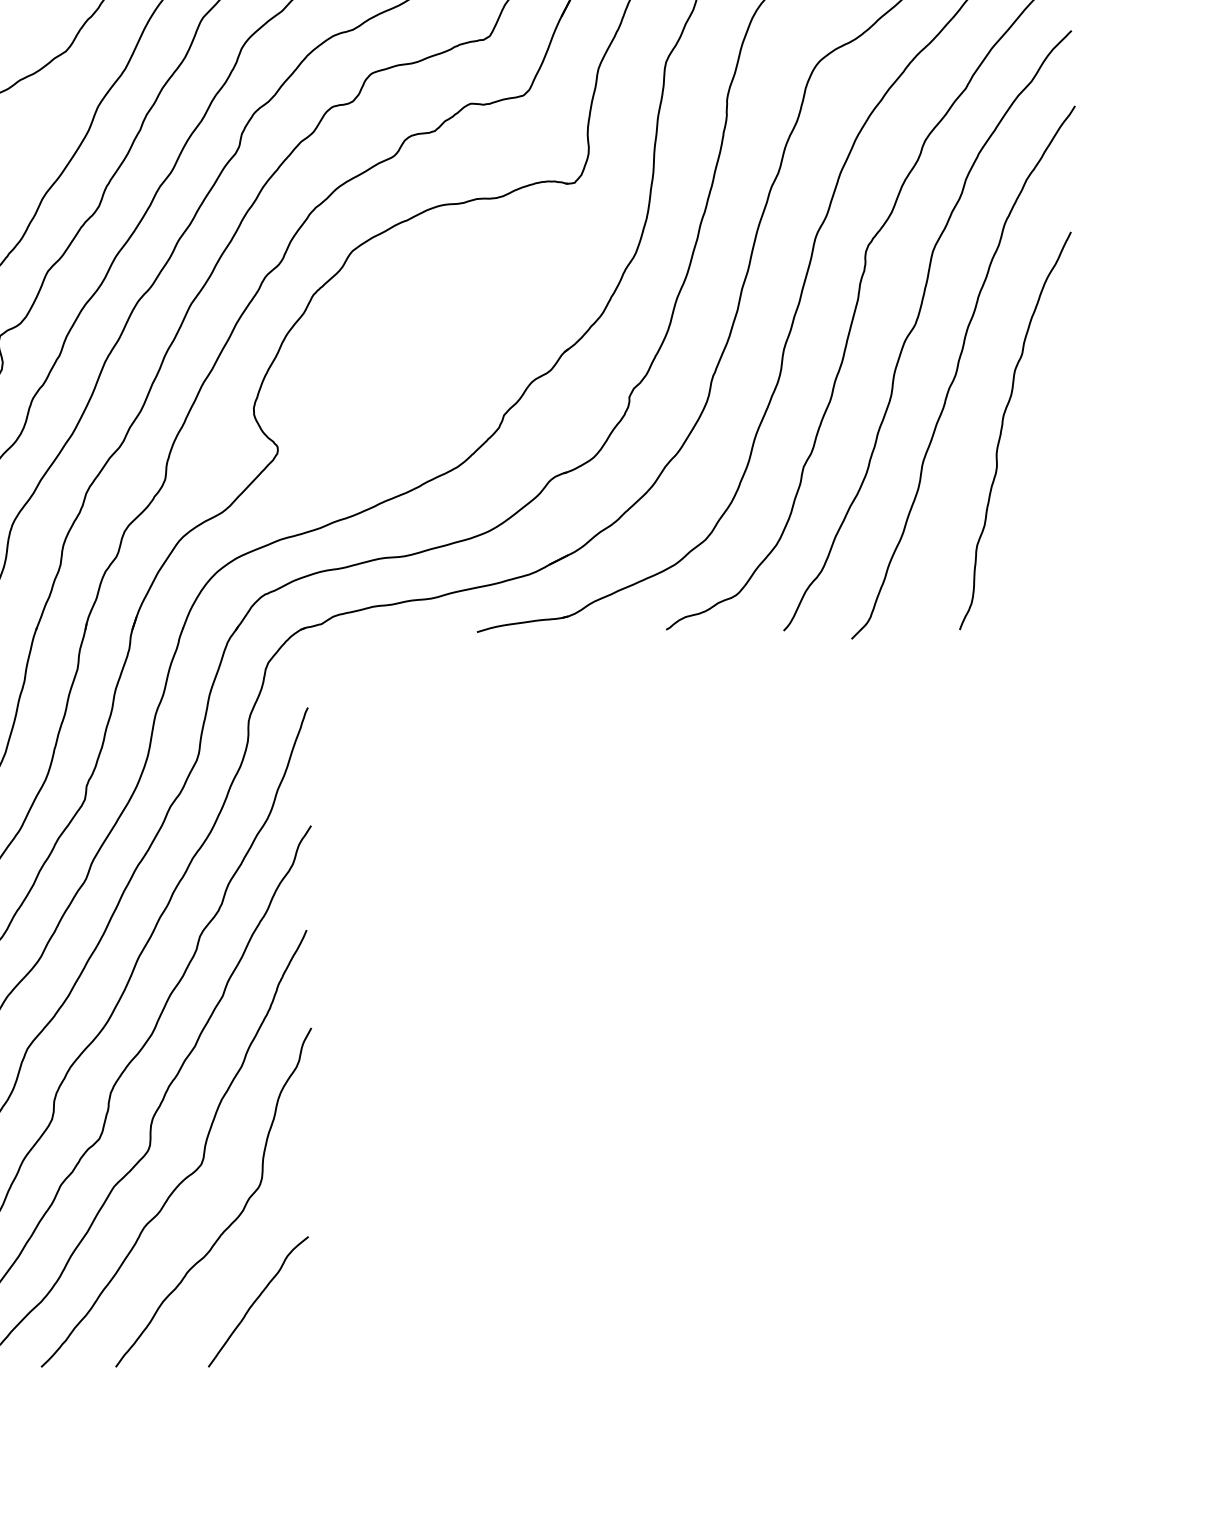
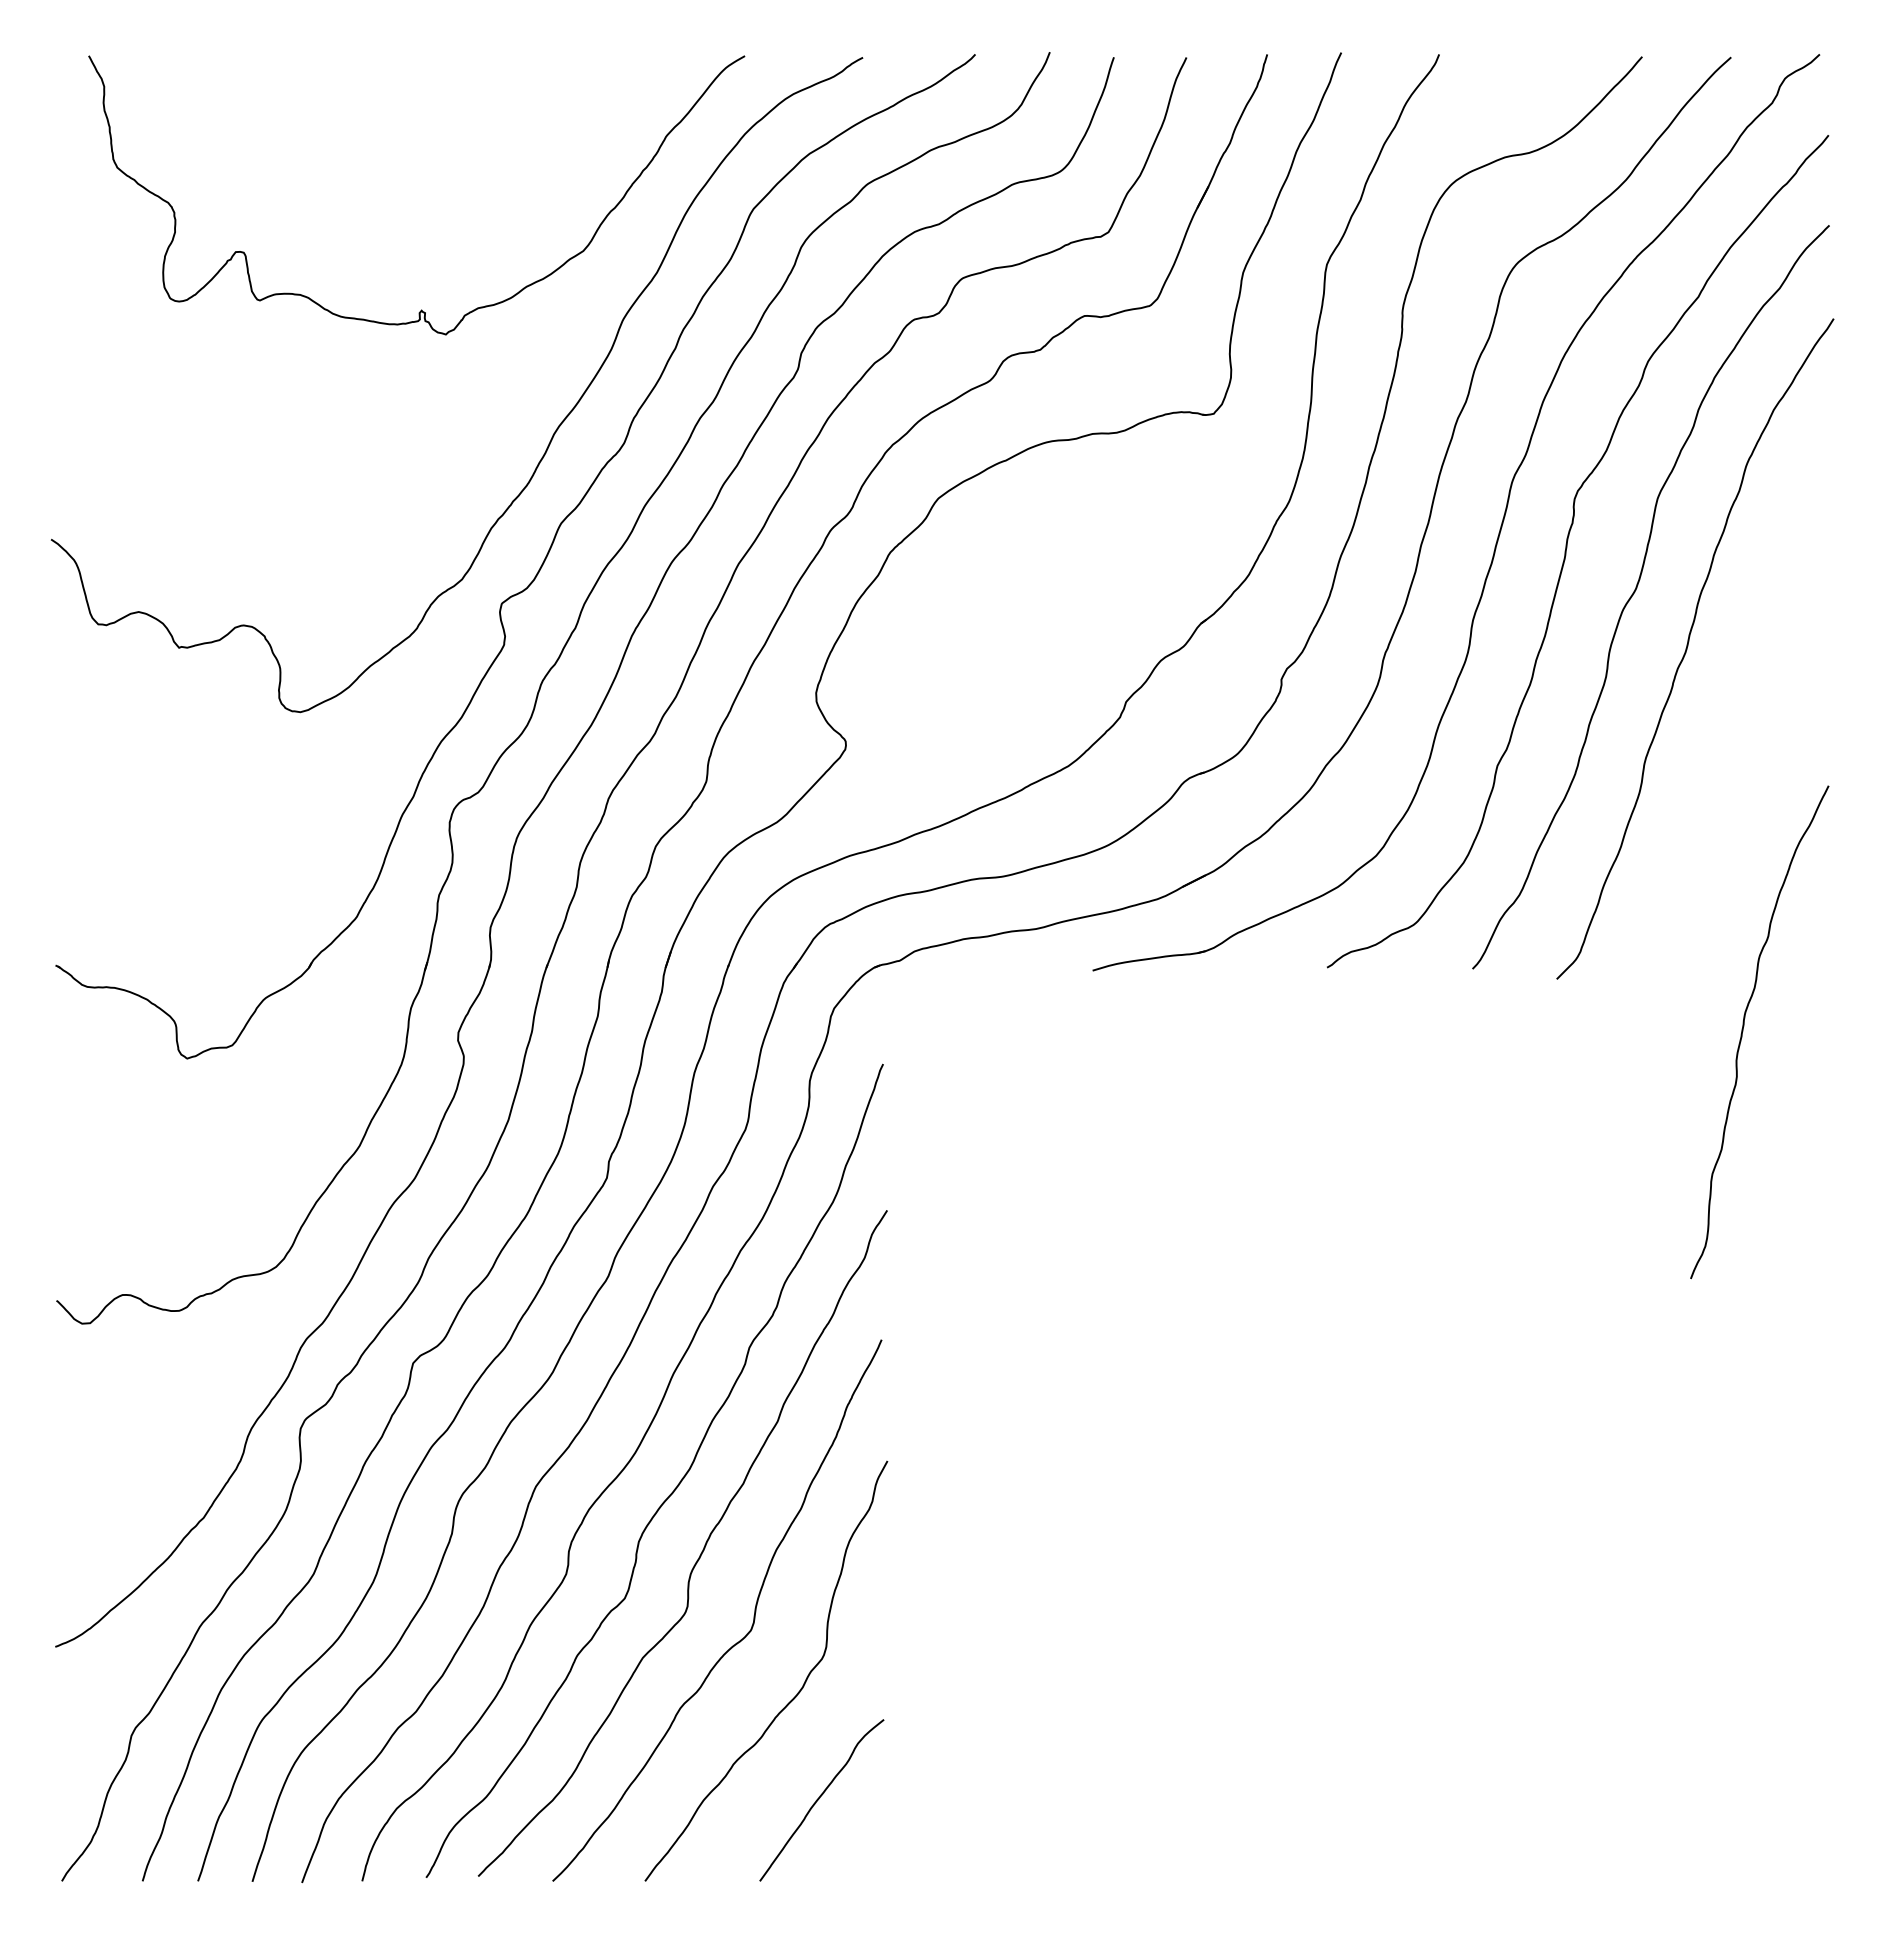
curve: (1002, 430) -> (1743, 1031), moved

